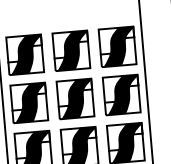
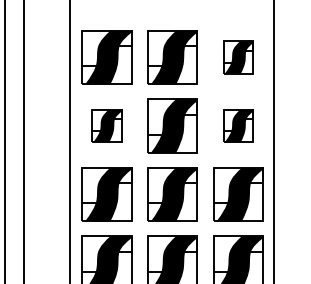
part: (117, 46) -> (238, 57), size x0.6
part: (121, 94) -> (238, 125), size x0.6
part: (28, 102) -> (106, 125), size x0.6

